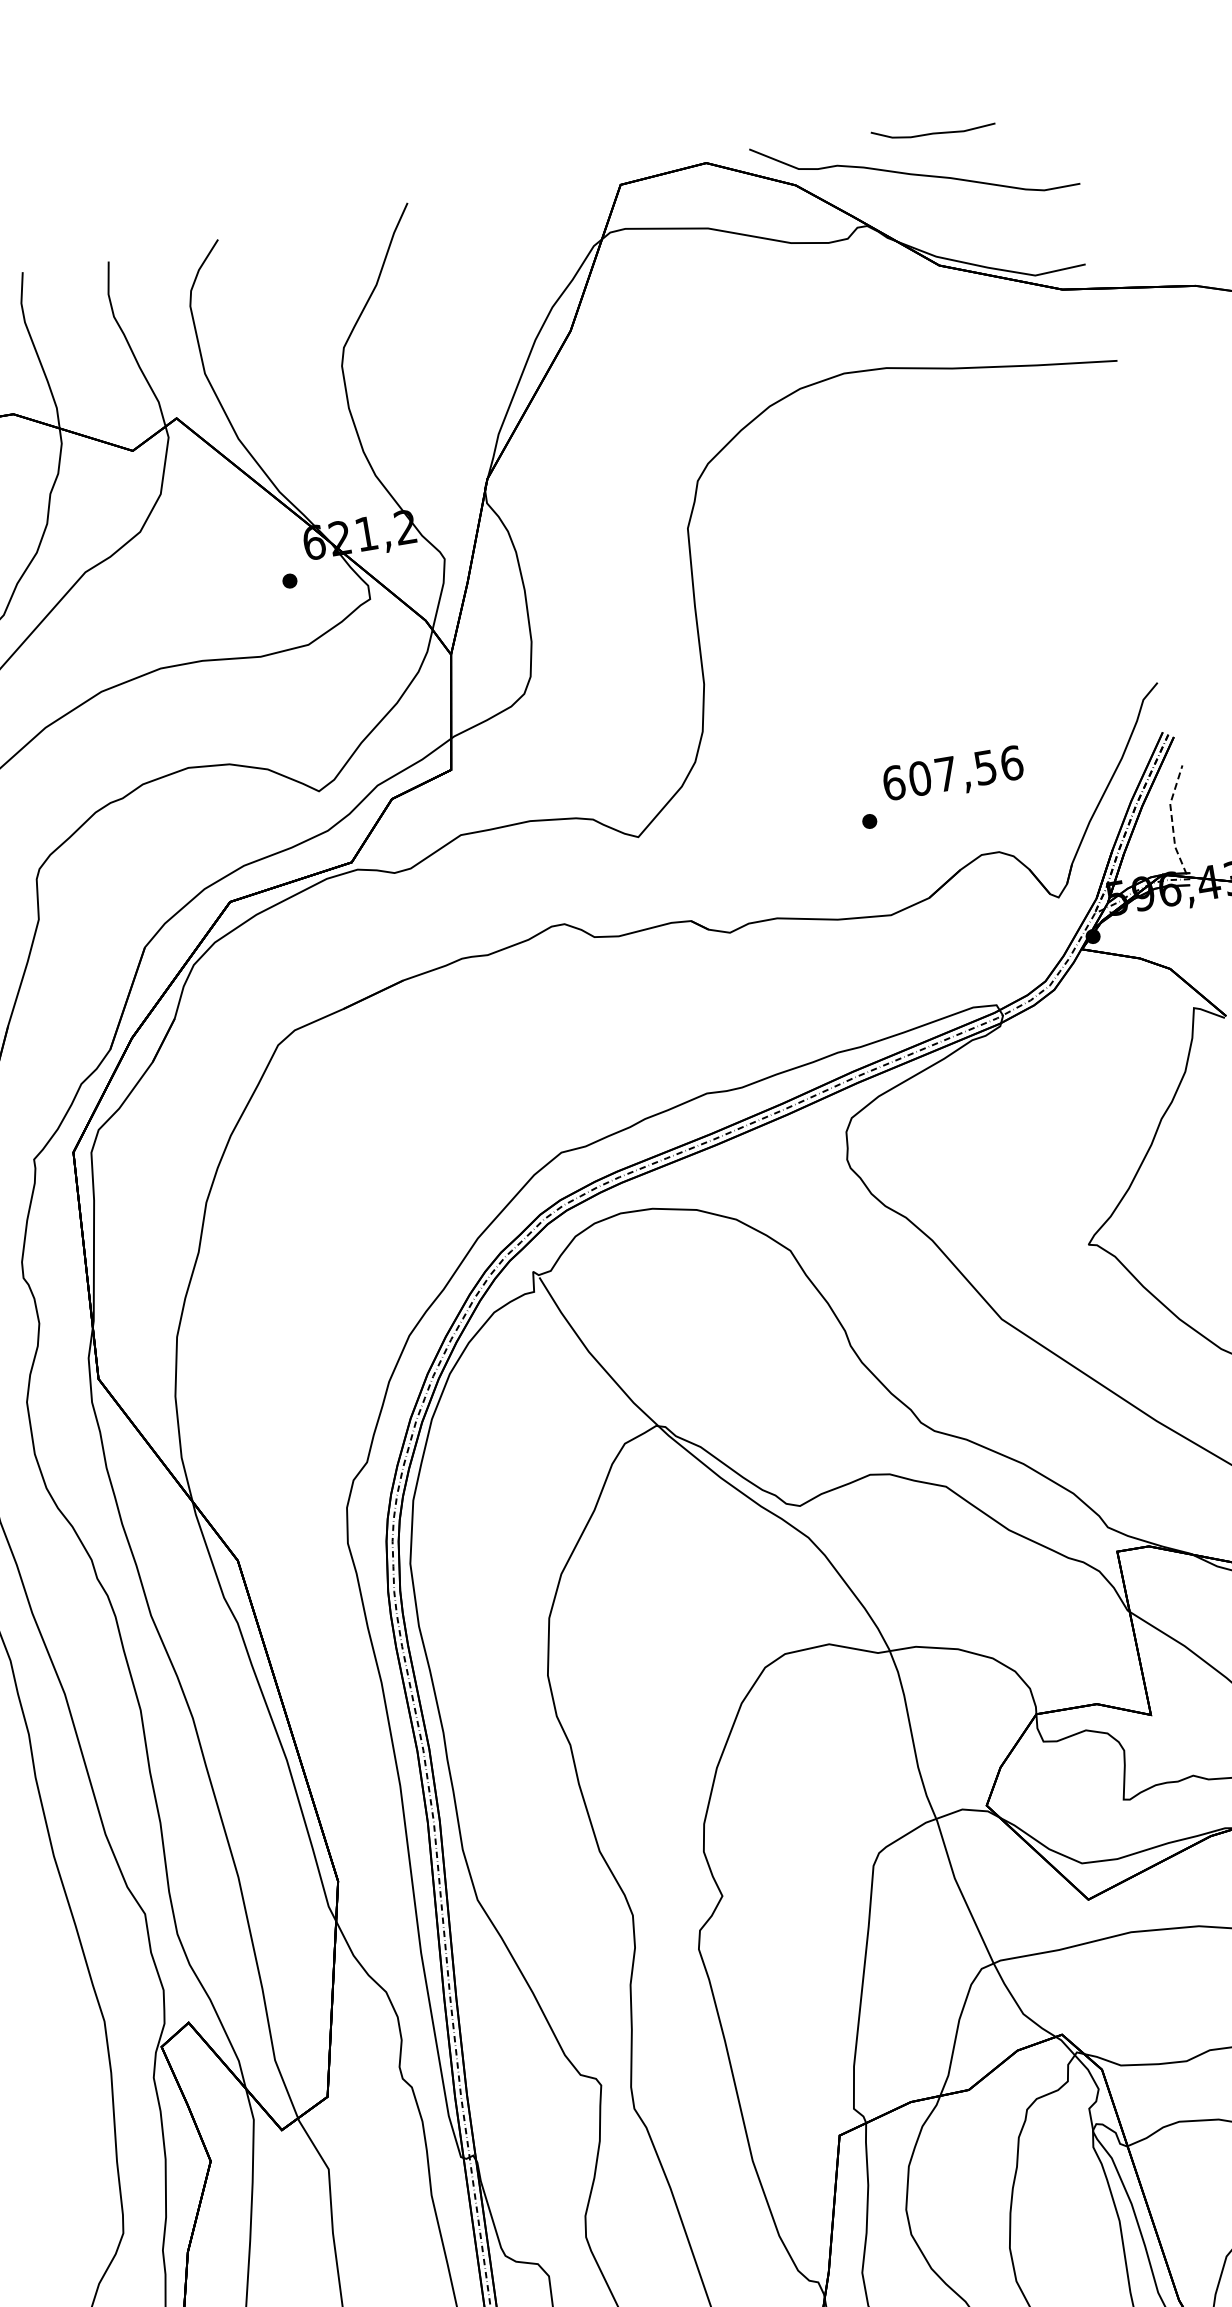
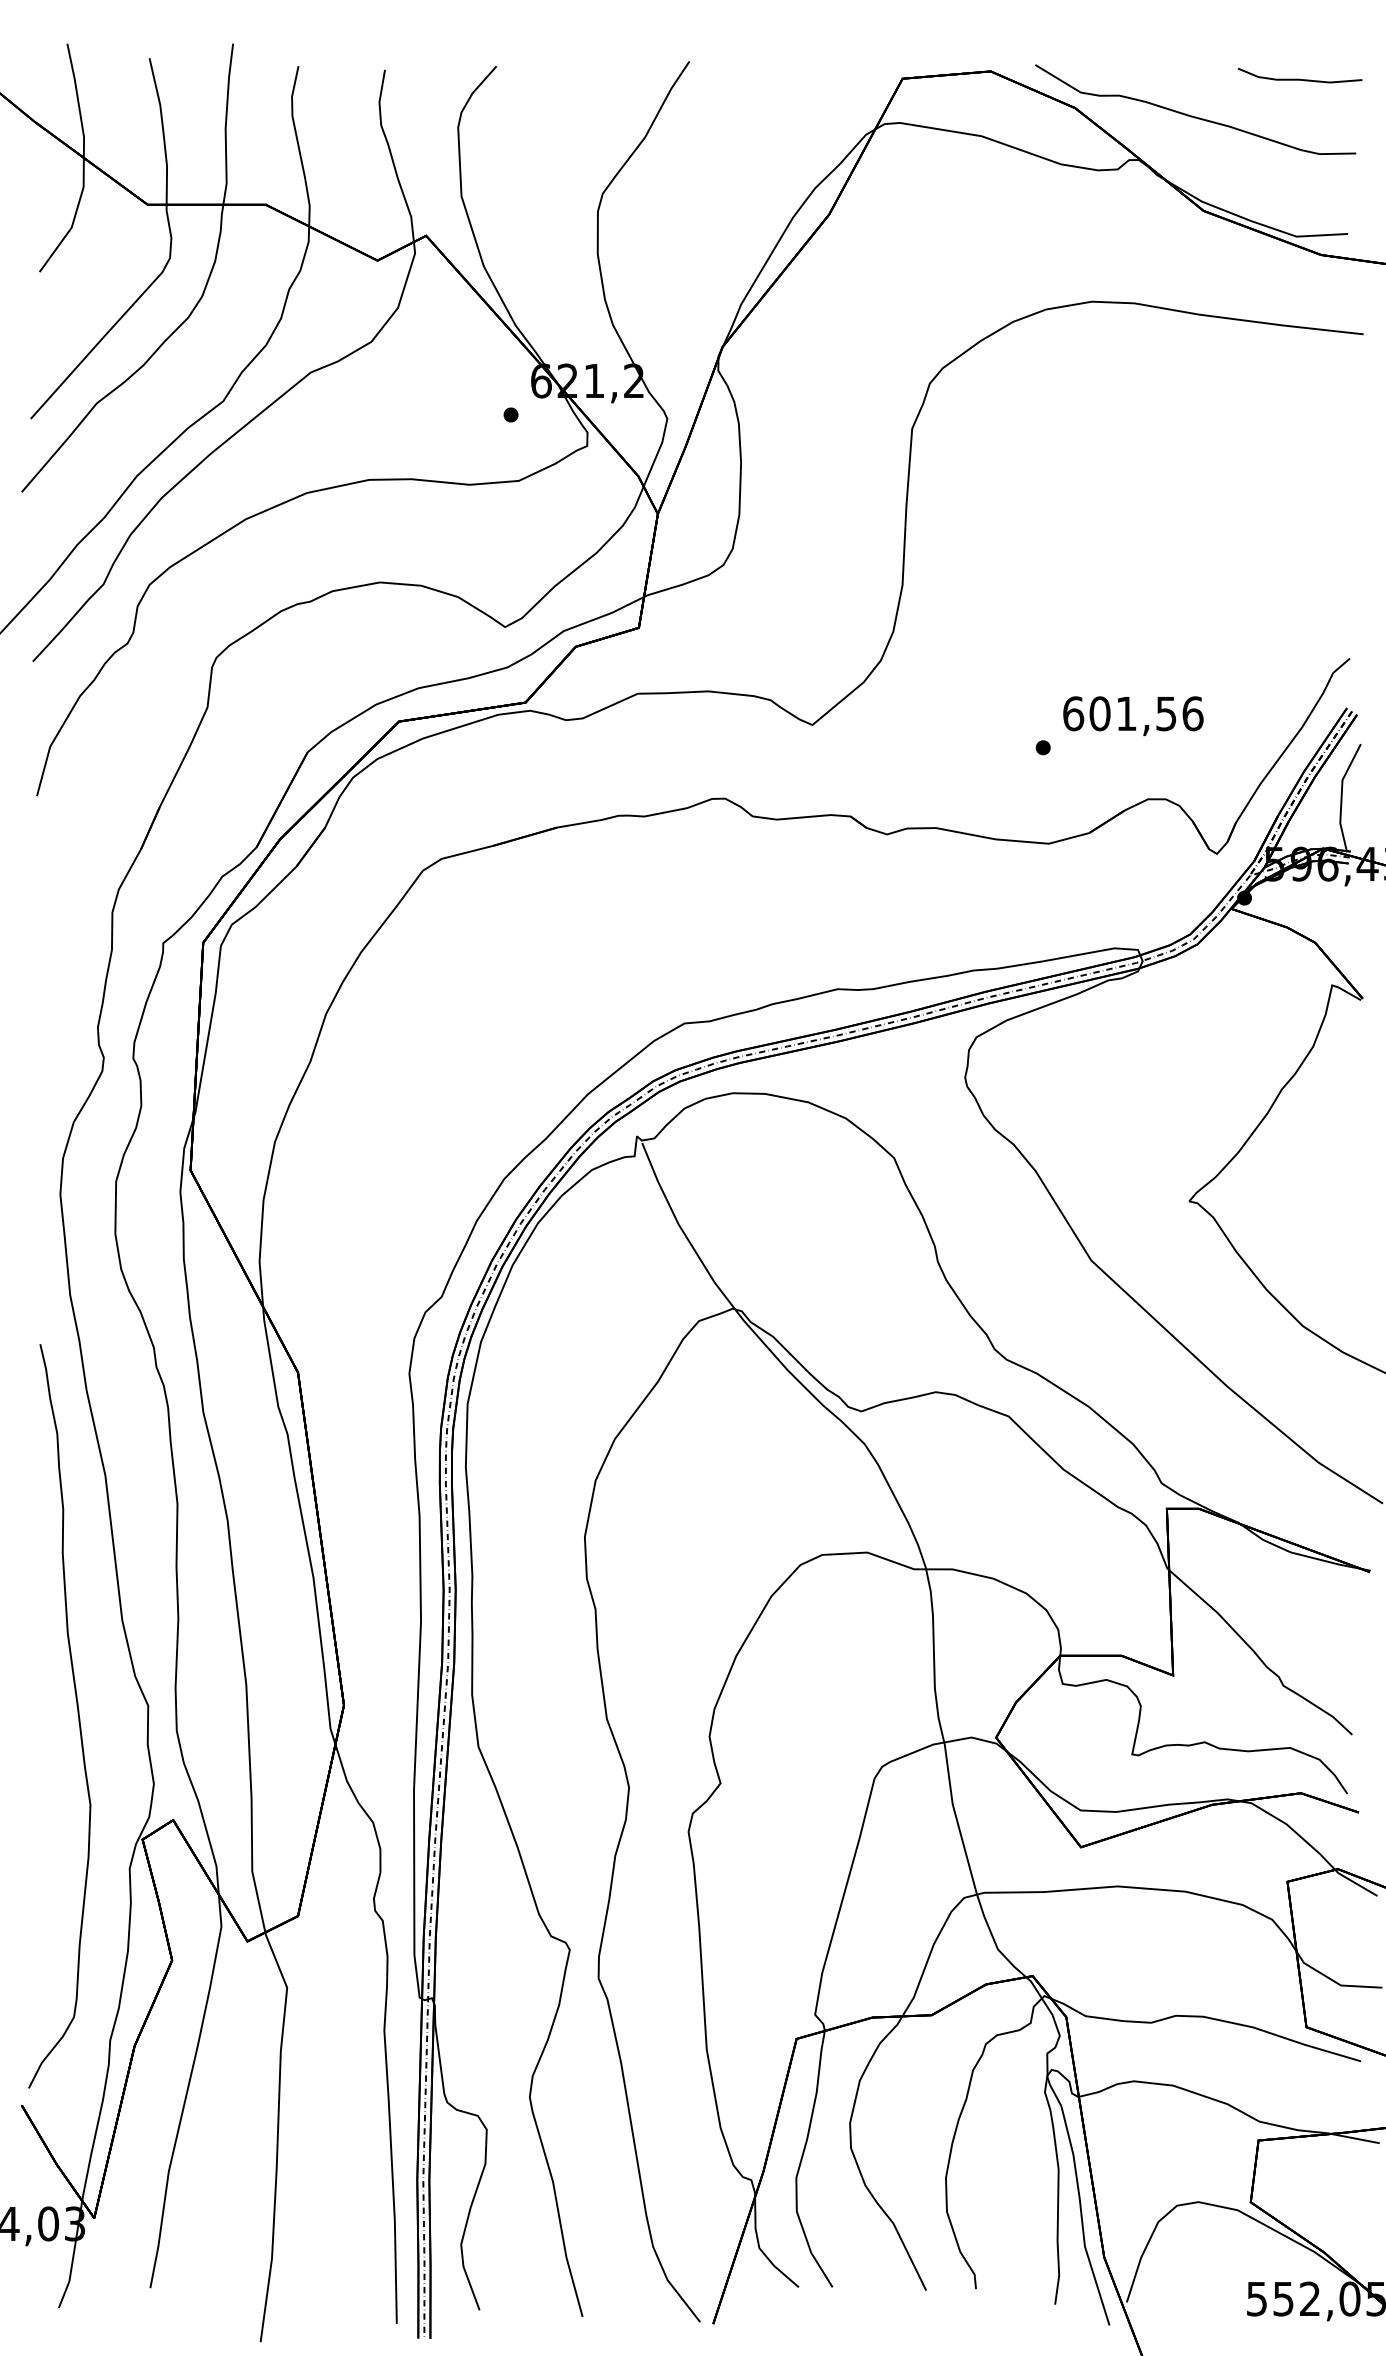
curve: (933, 132) -> (1299, 78), moved
text: (946, 773) -> (1126, 713), 607,56 -> 601,56
line: (1171, 819) -> (1341, 795), dashed -> solid

